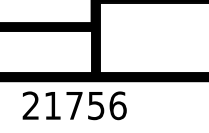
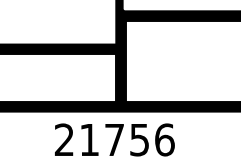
text: (74, 105) -> (114, 139), moved

